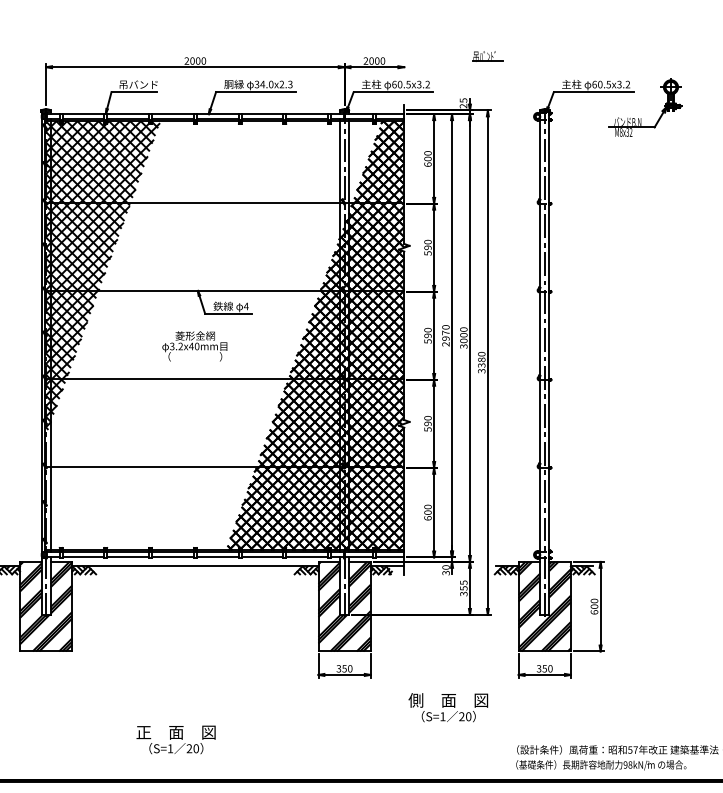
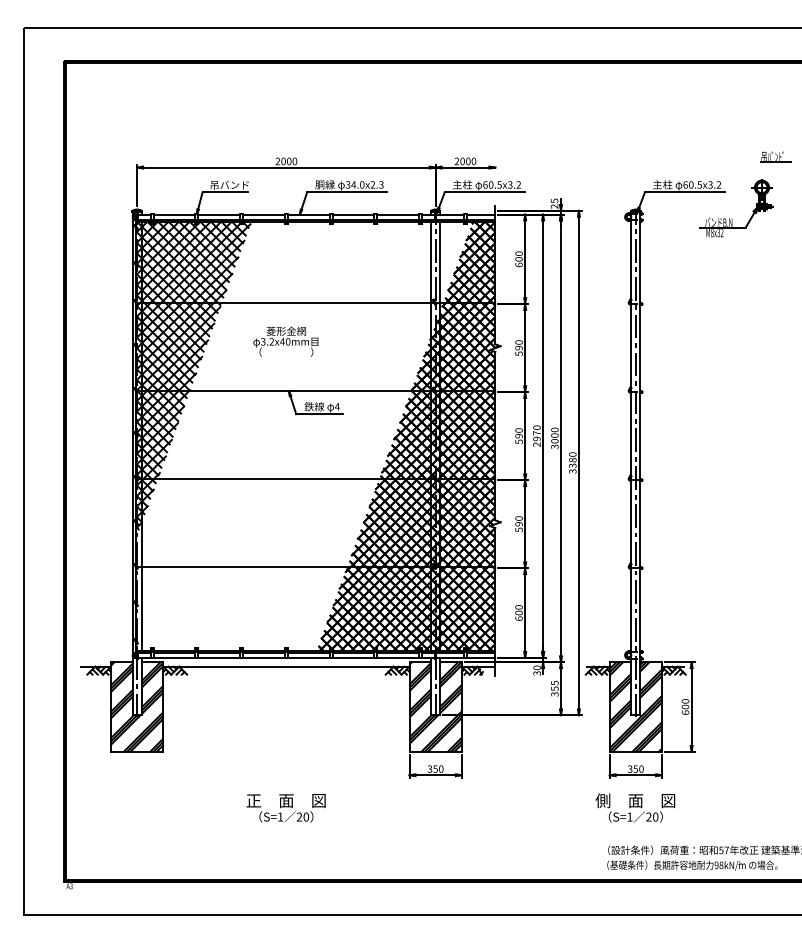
part: (487, 56) -> (775, 156), moved
text: (194, 346) -> (285, 341), moved
text: (448, 707) -> (635, 807), moved
text: (175, 740) -> (285, 808), moved

